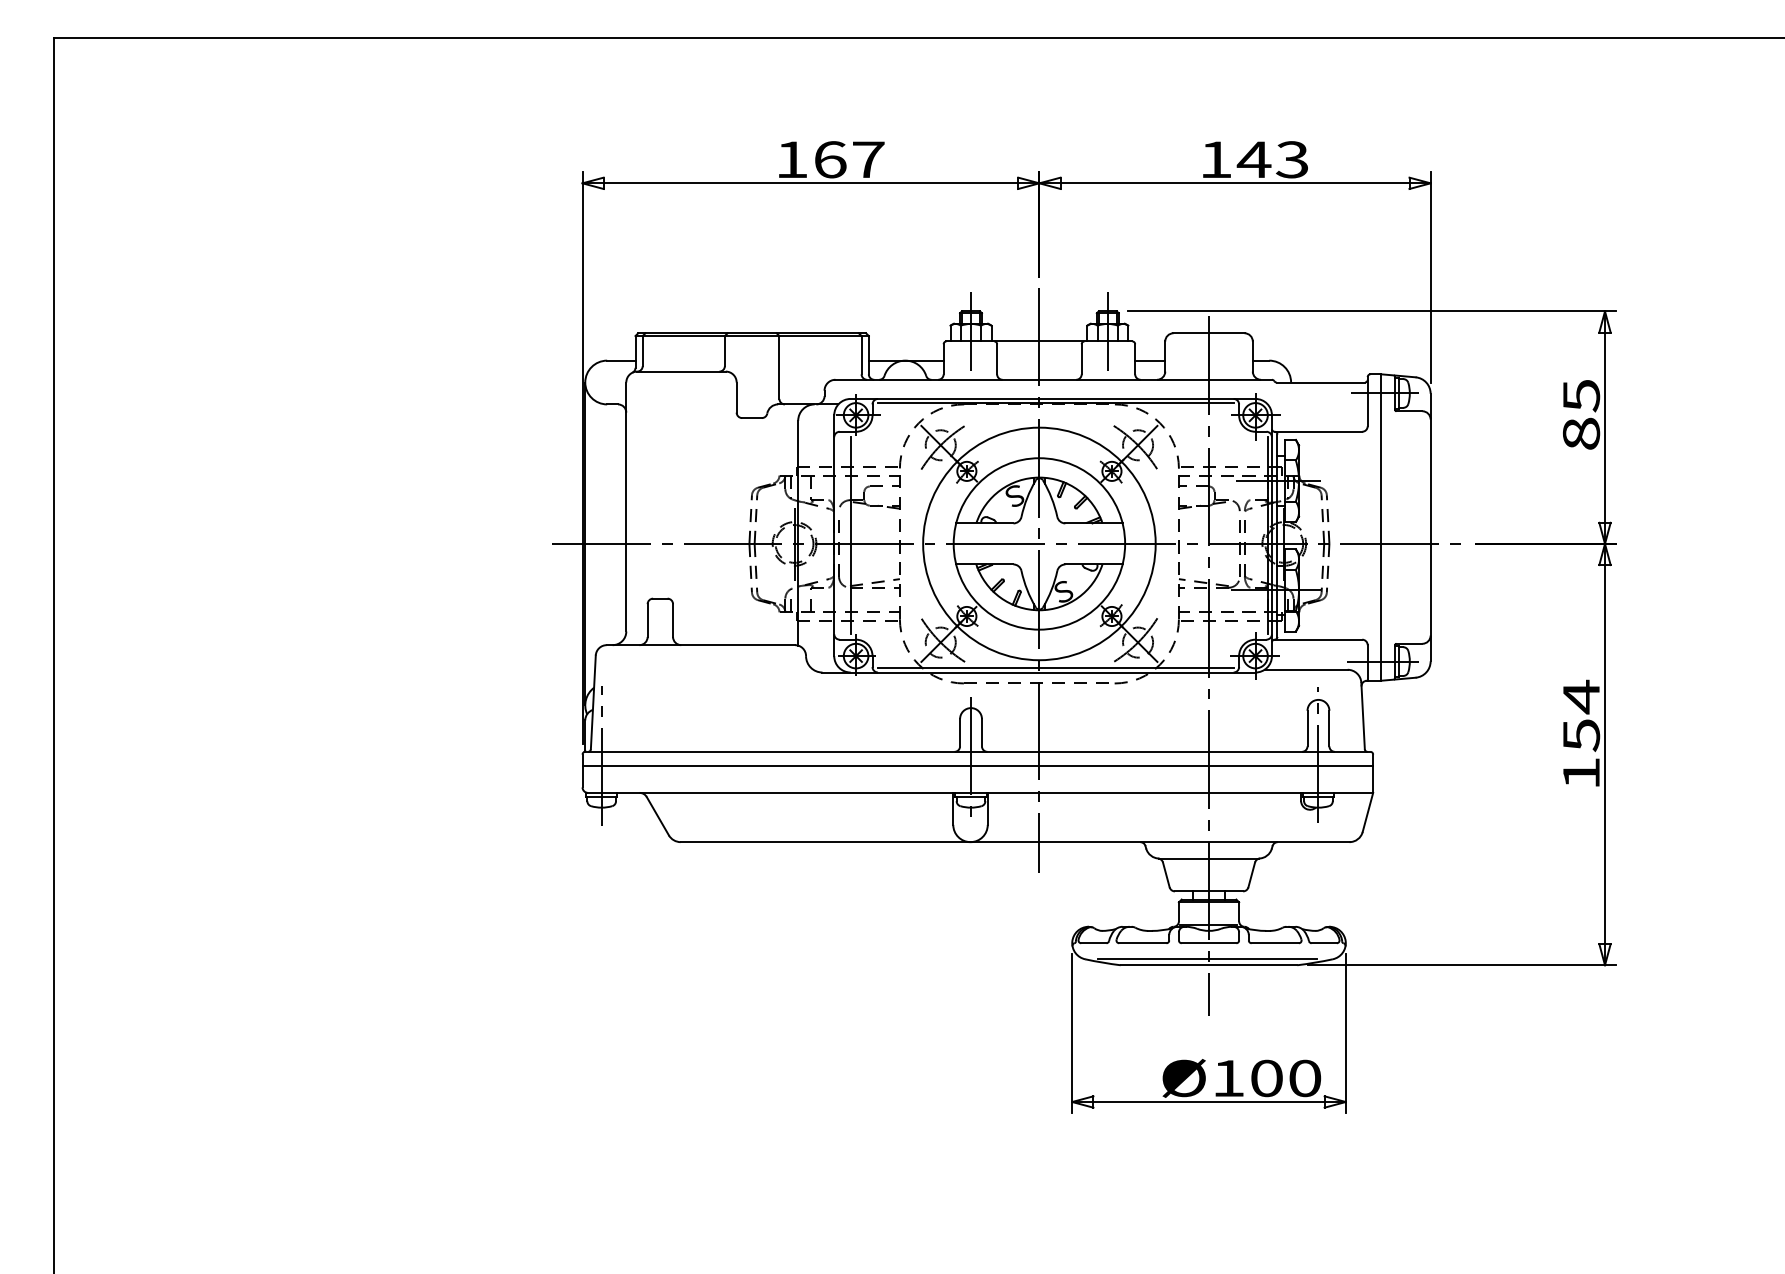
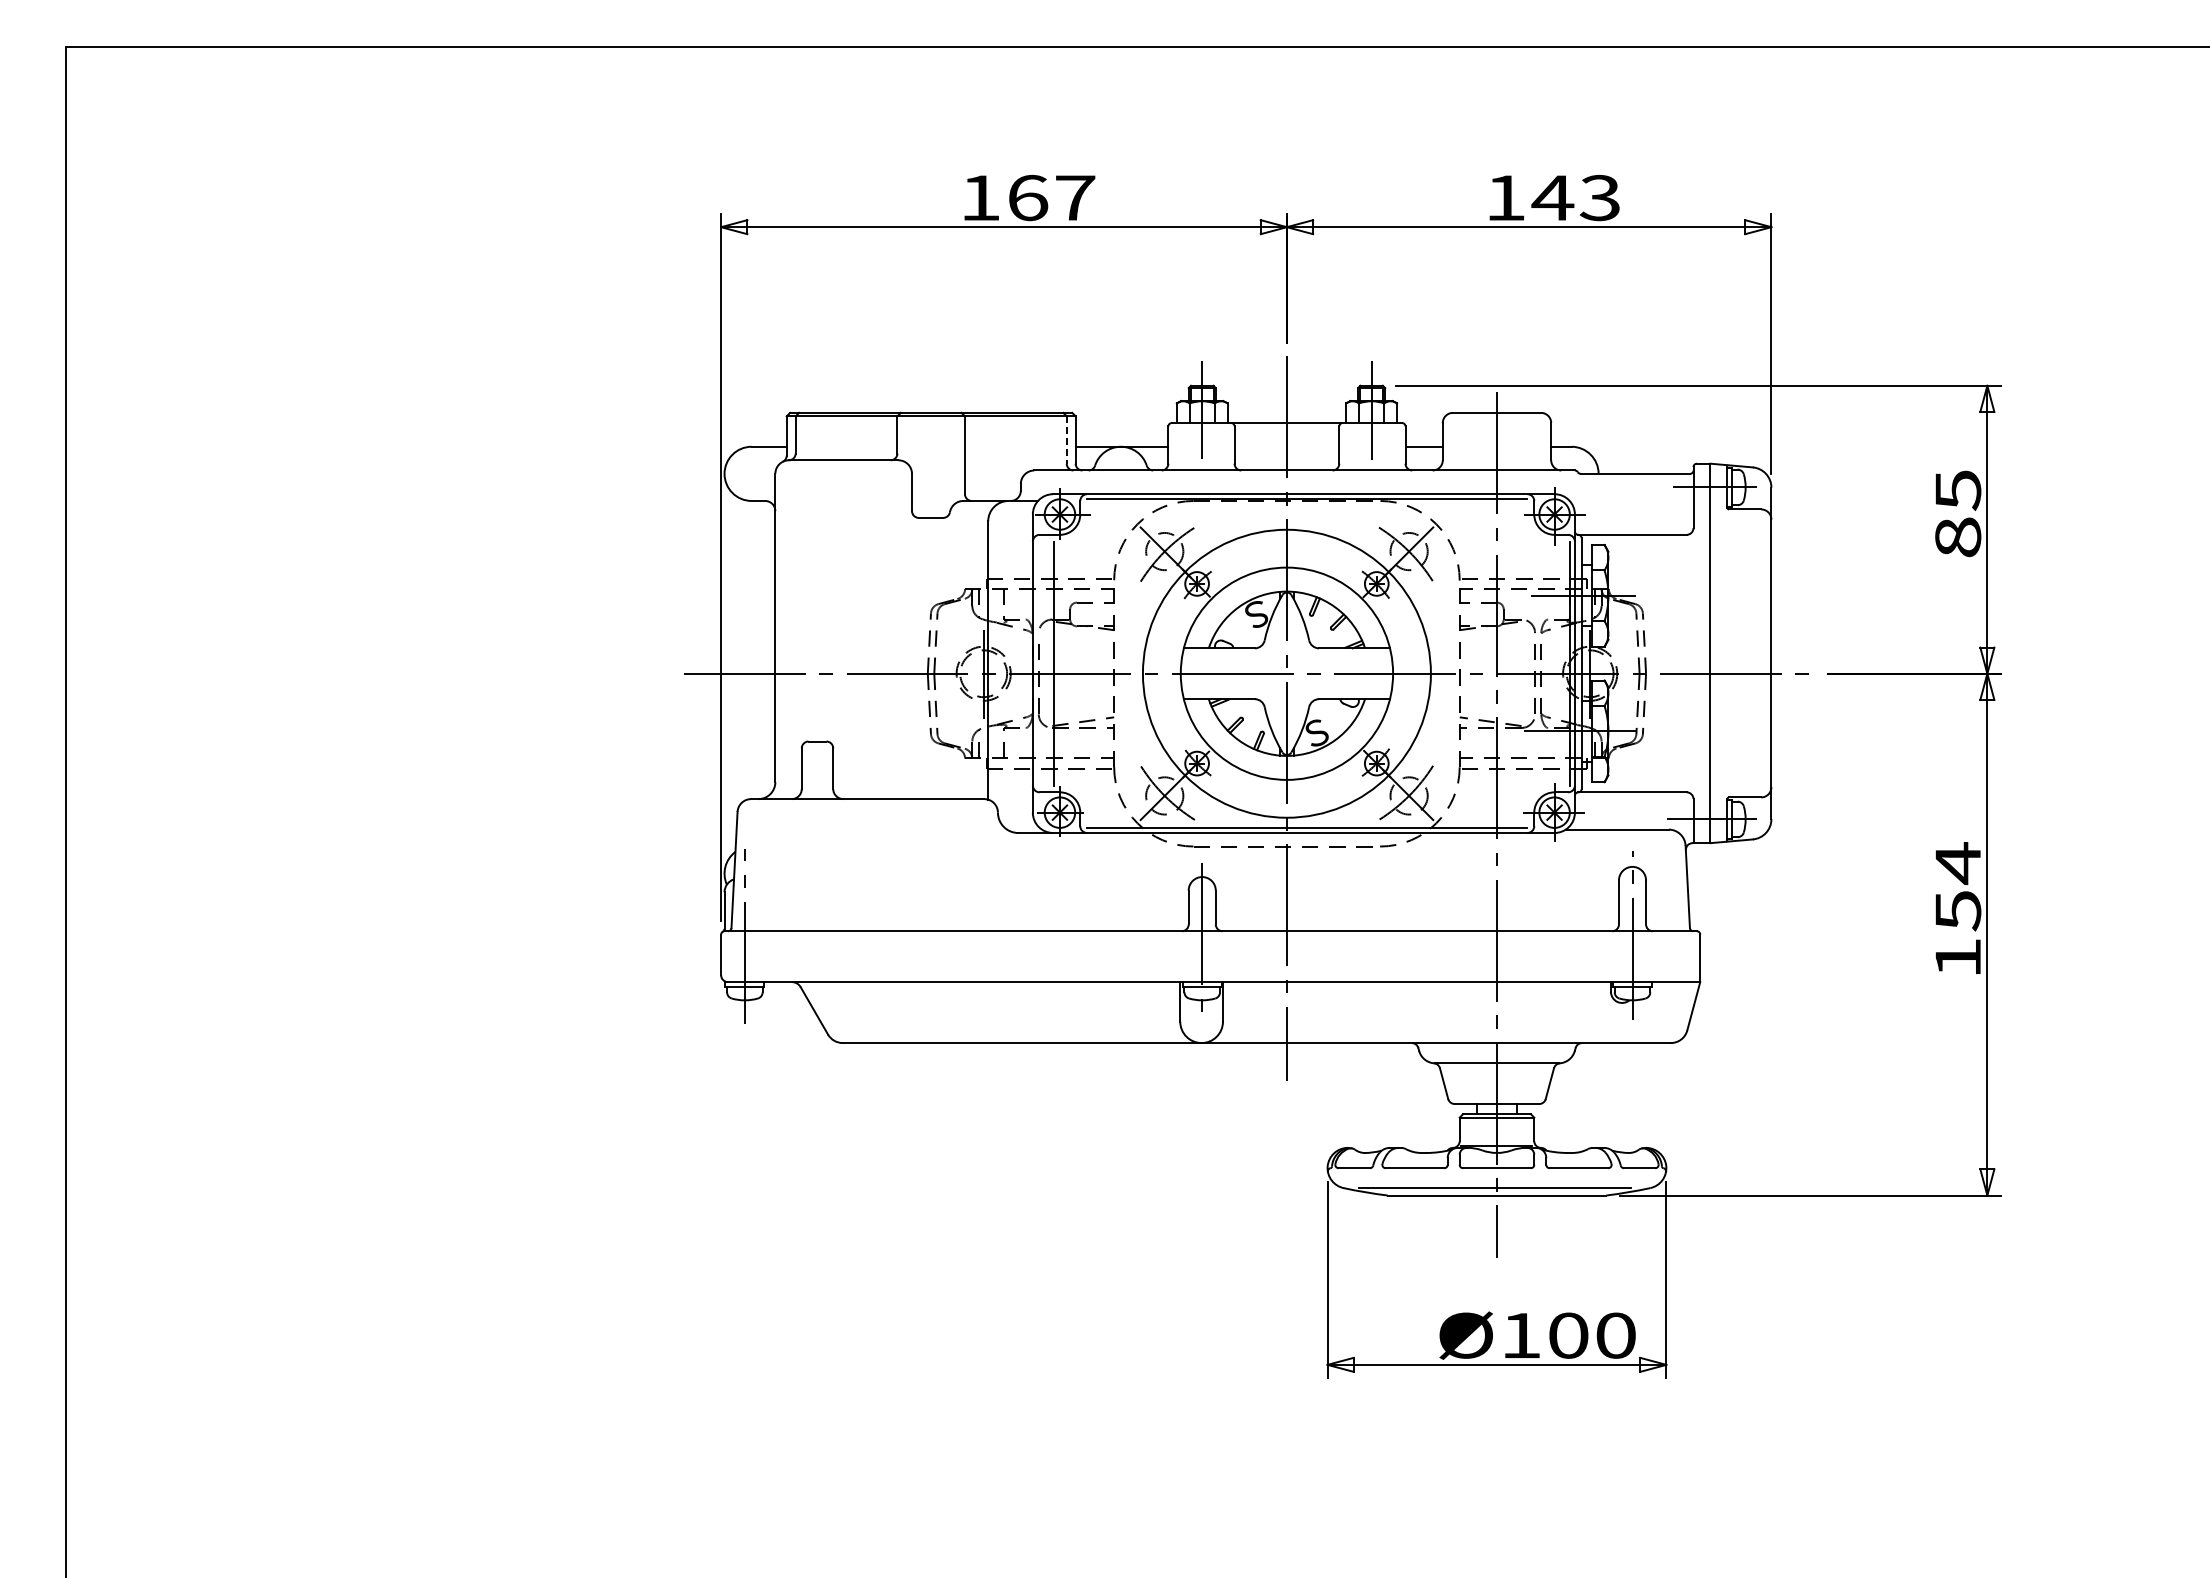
line: (861, 355) -> (1066, 440), solid -> dashed
line: (585, 543) -> (724, 673), removed
line: (977, 765) -> (1210, 948), removed

